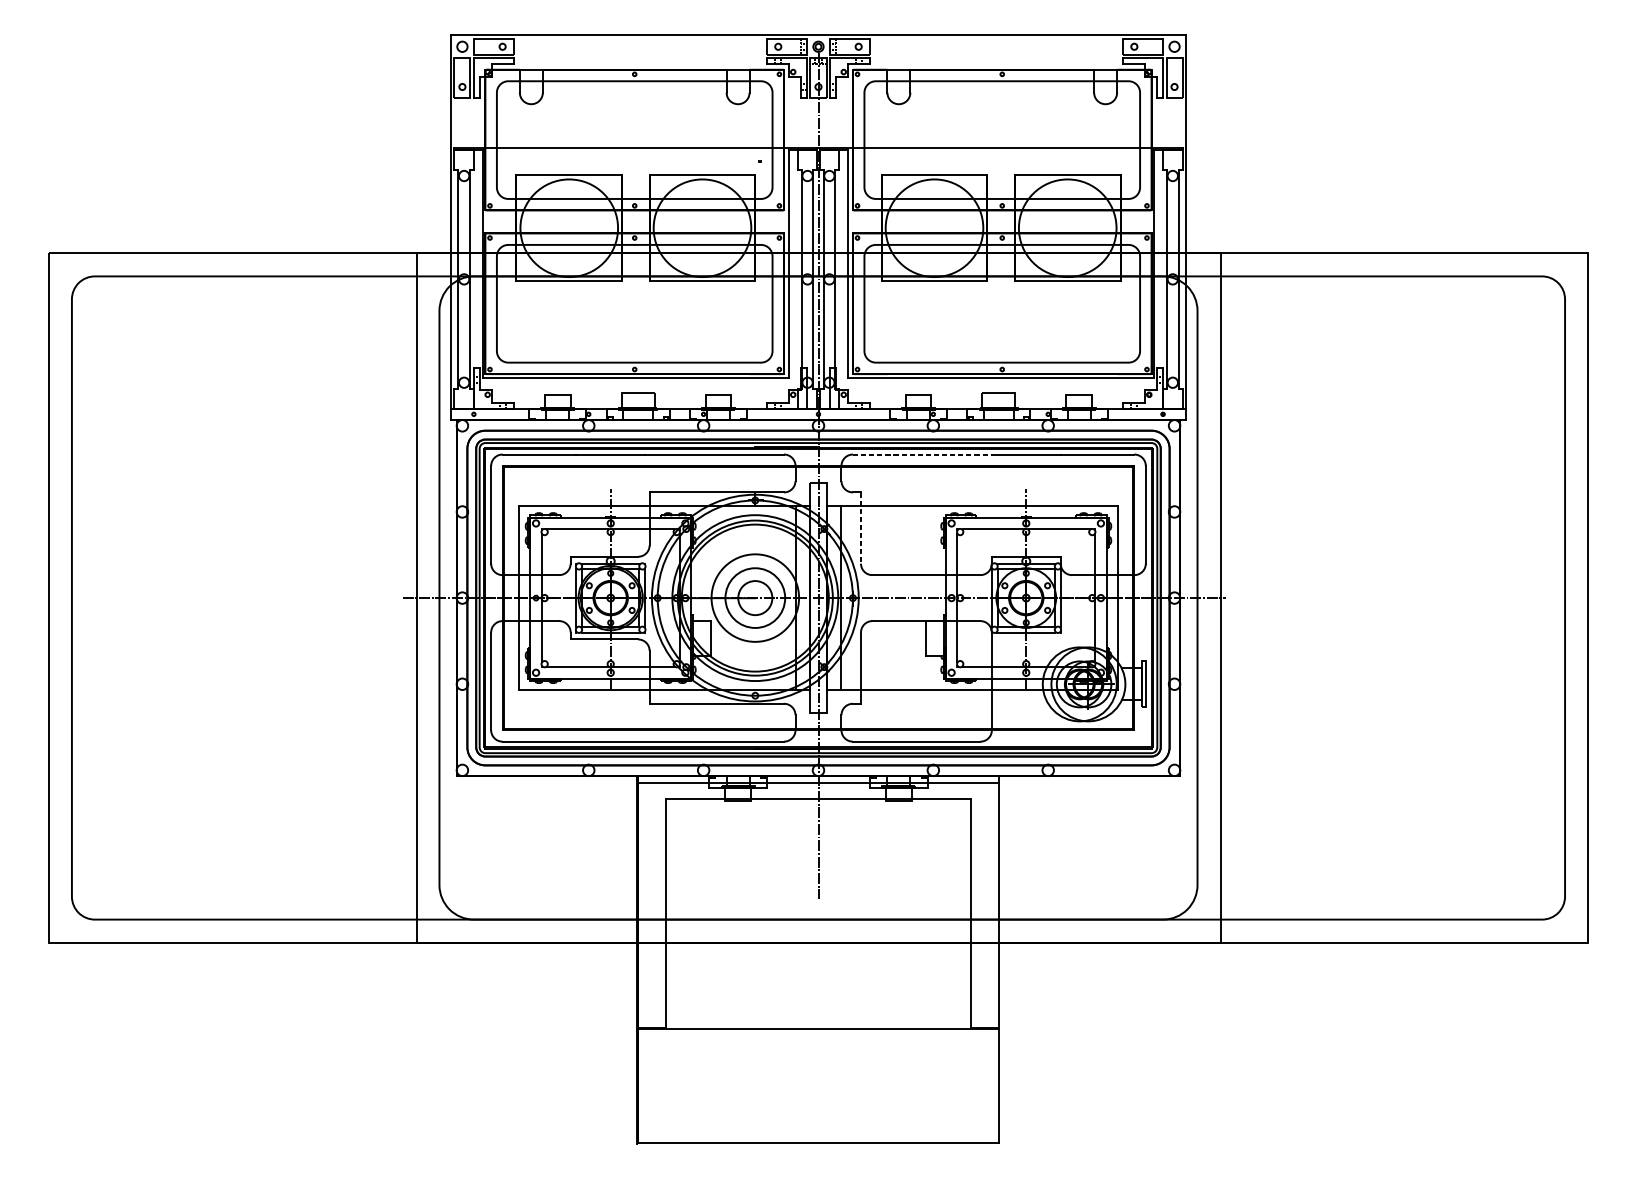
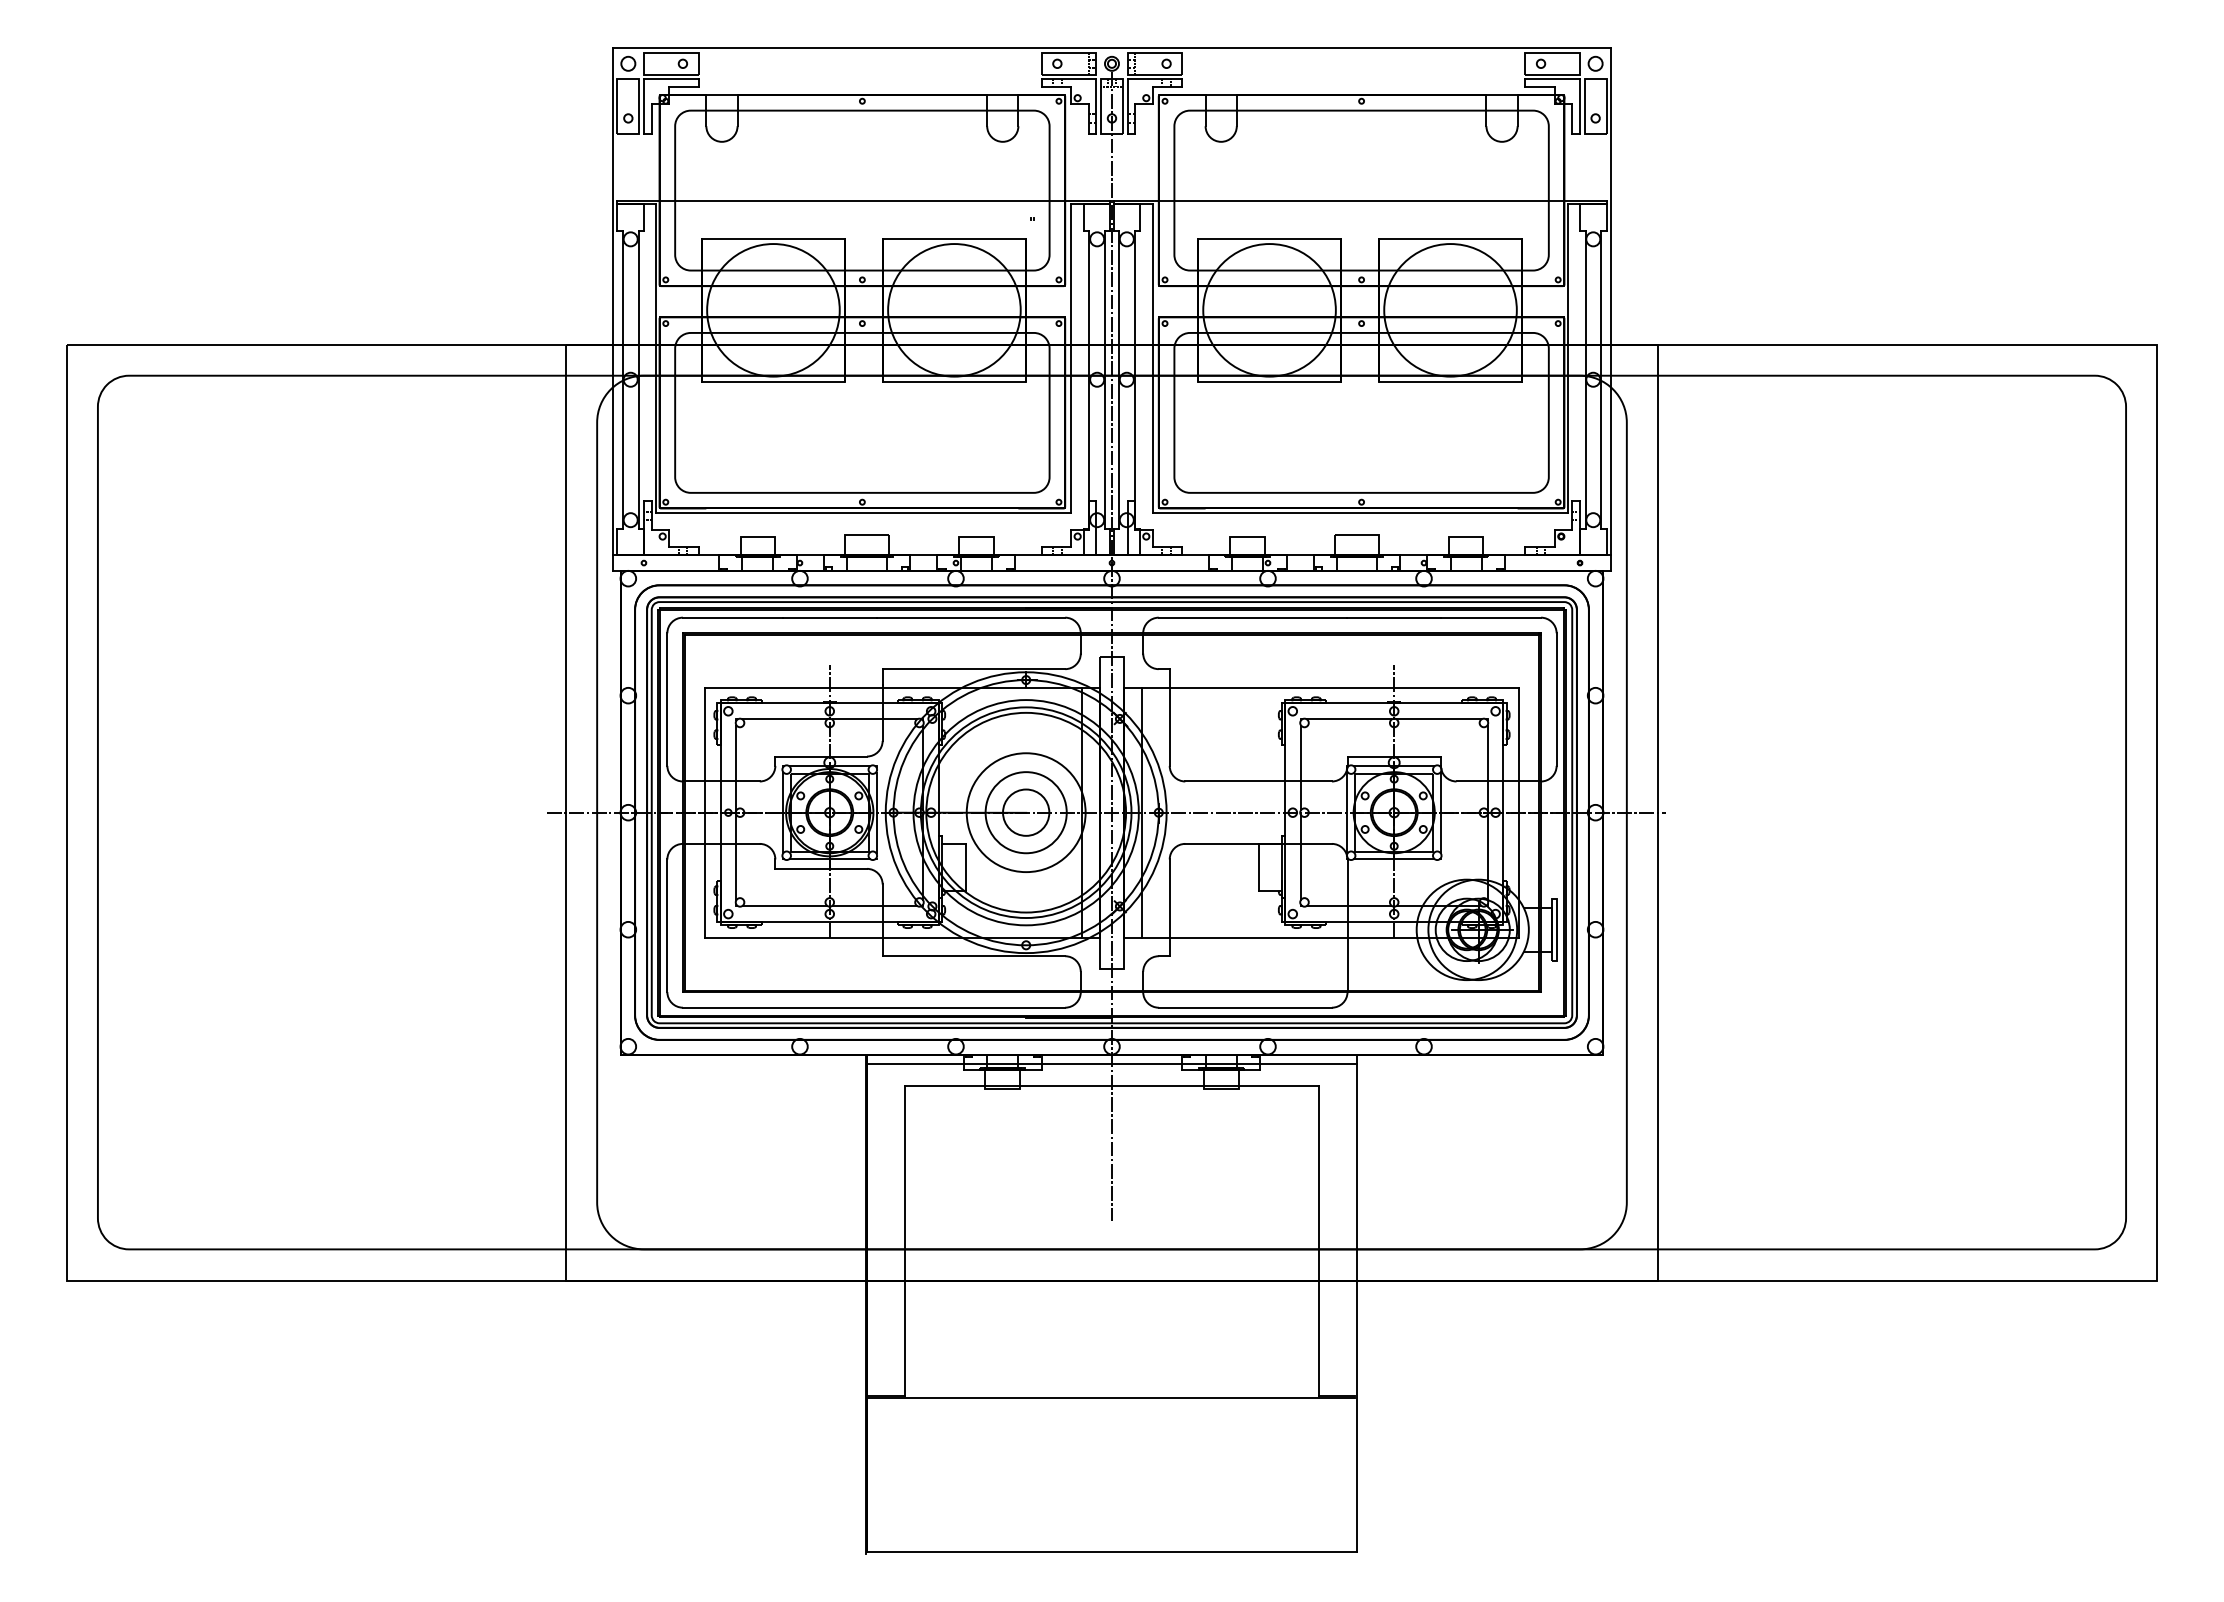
line: (922, 454) -> (1253, 617), dashed -> solid
line: (860, 528) -> (1169, 718), dashed -> solid

